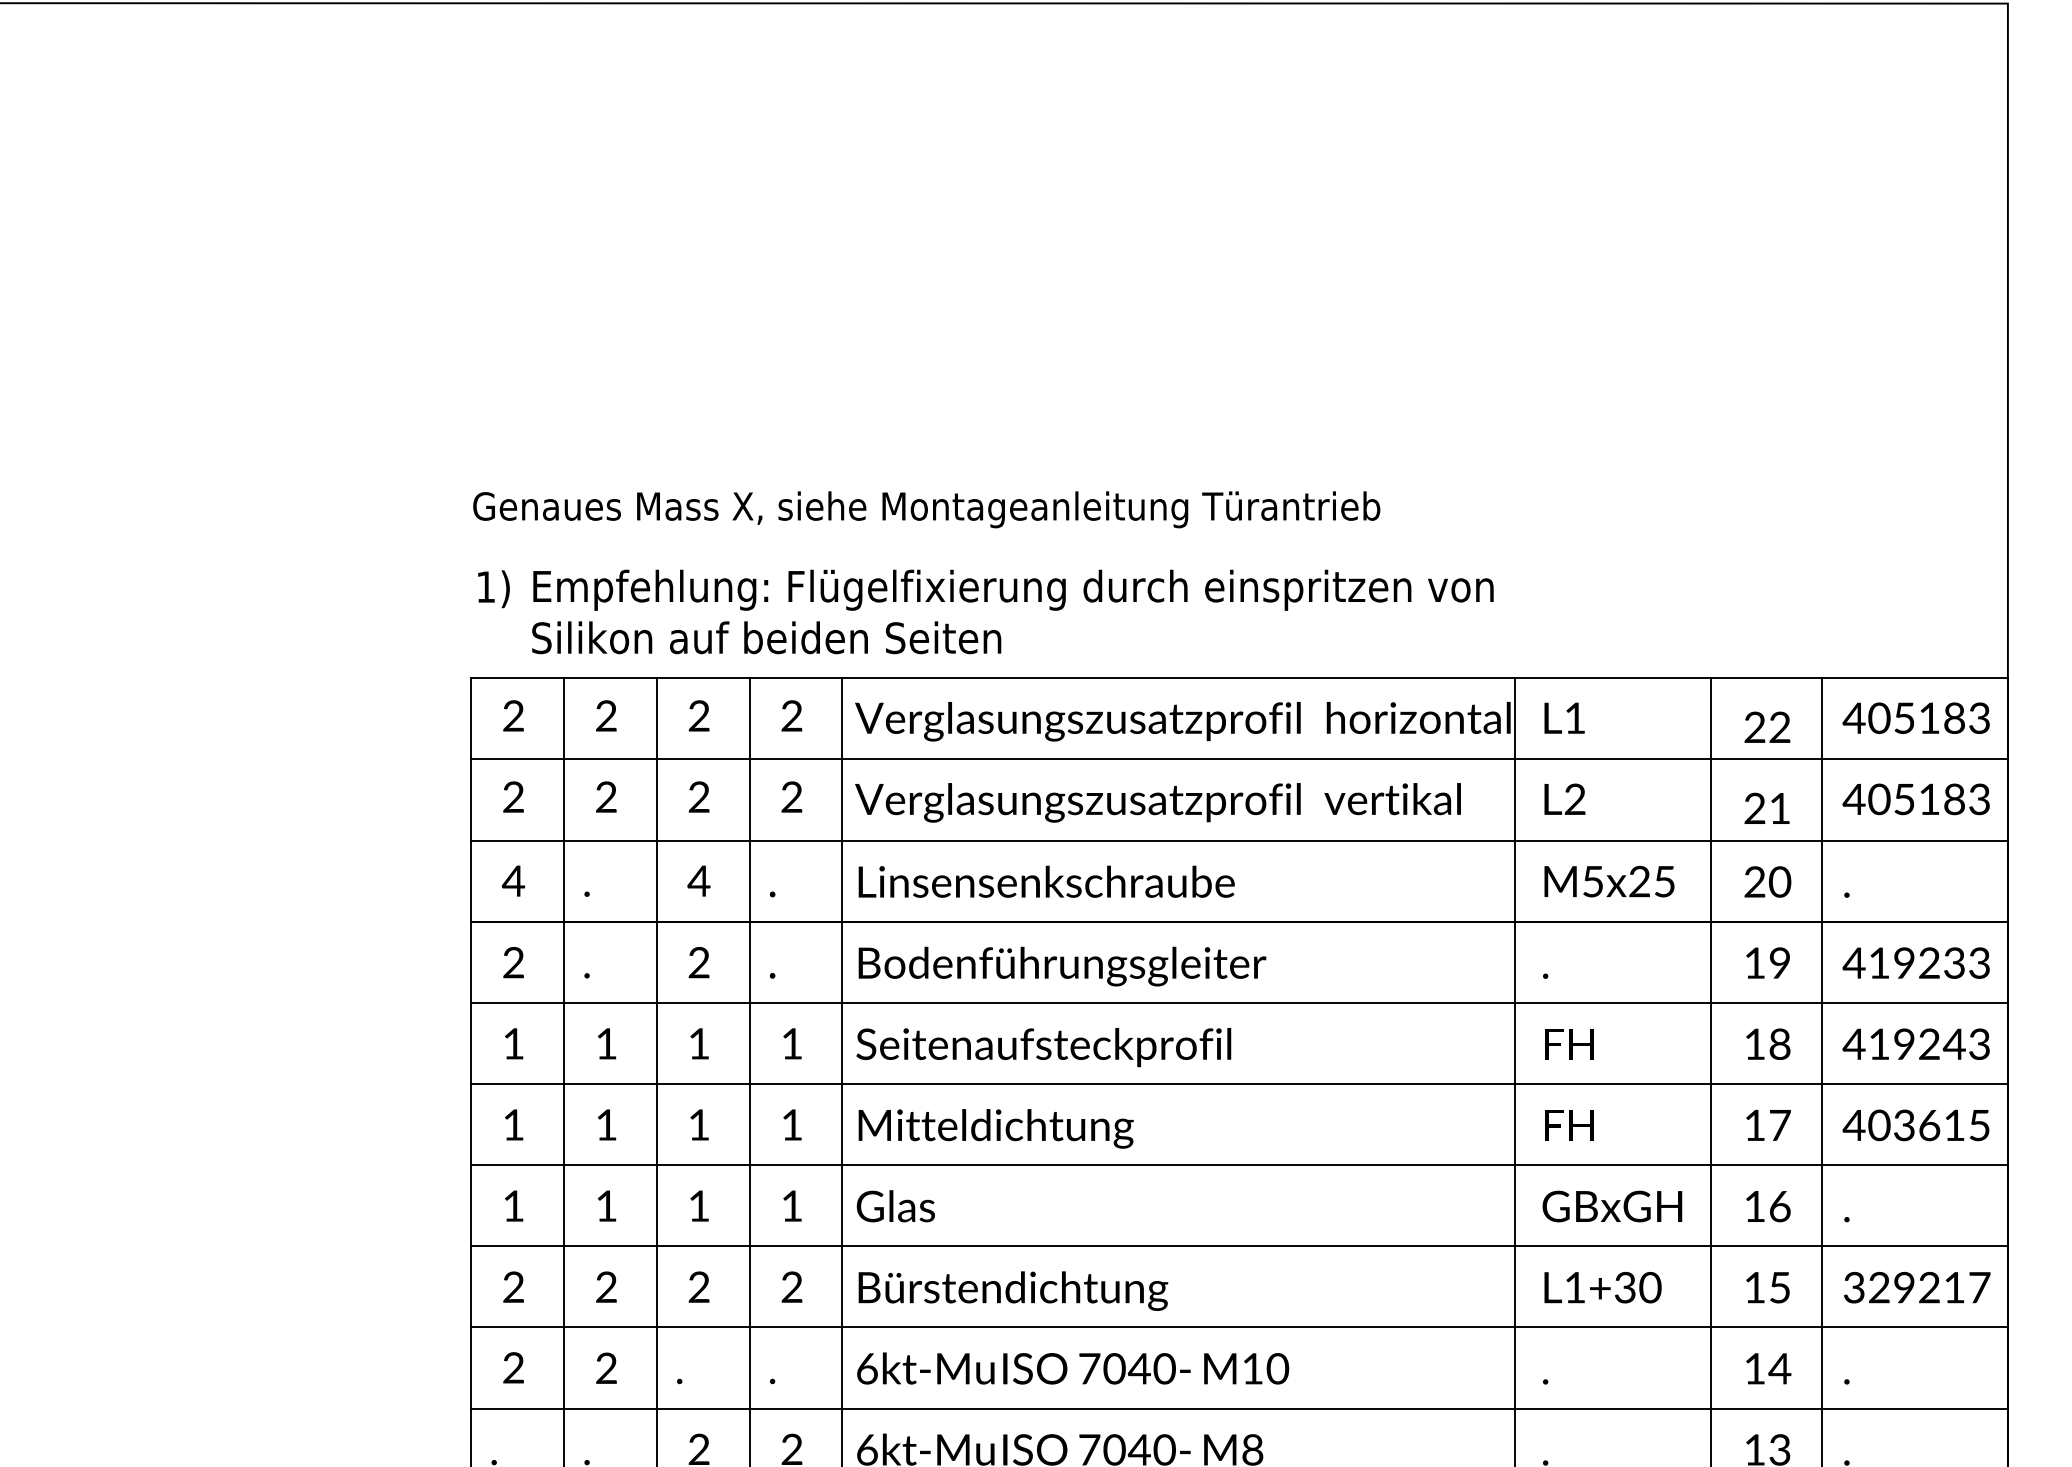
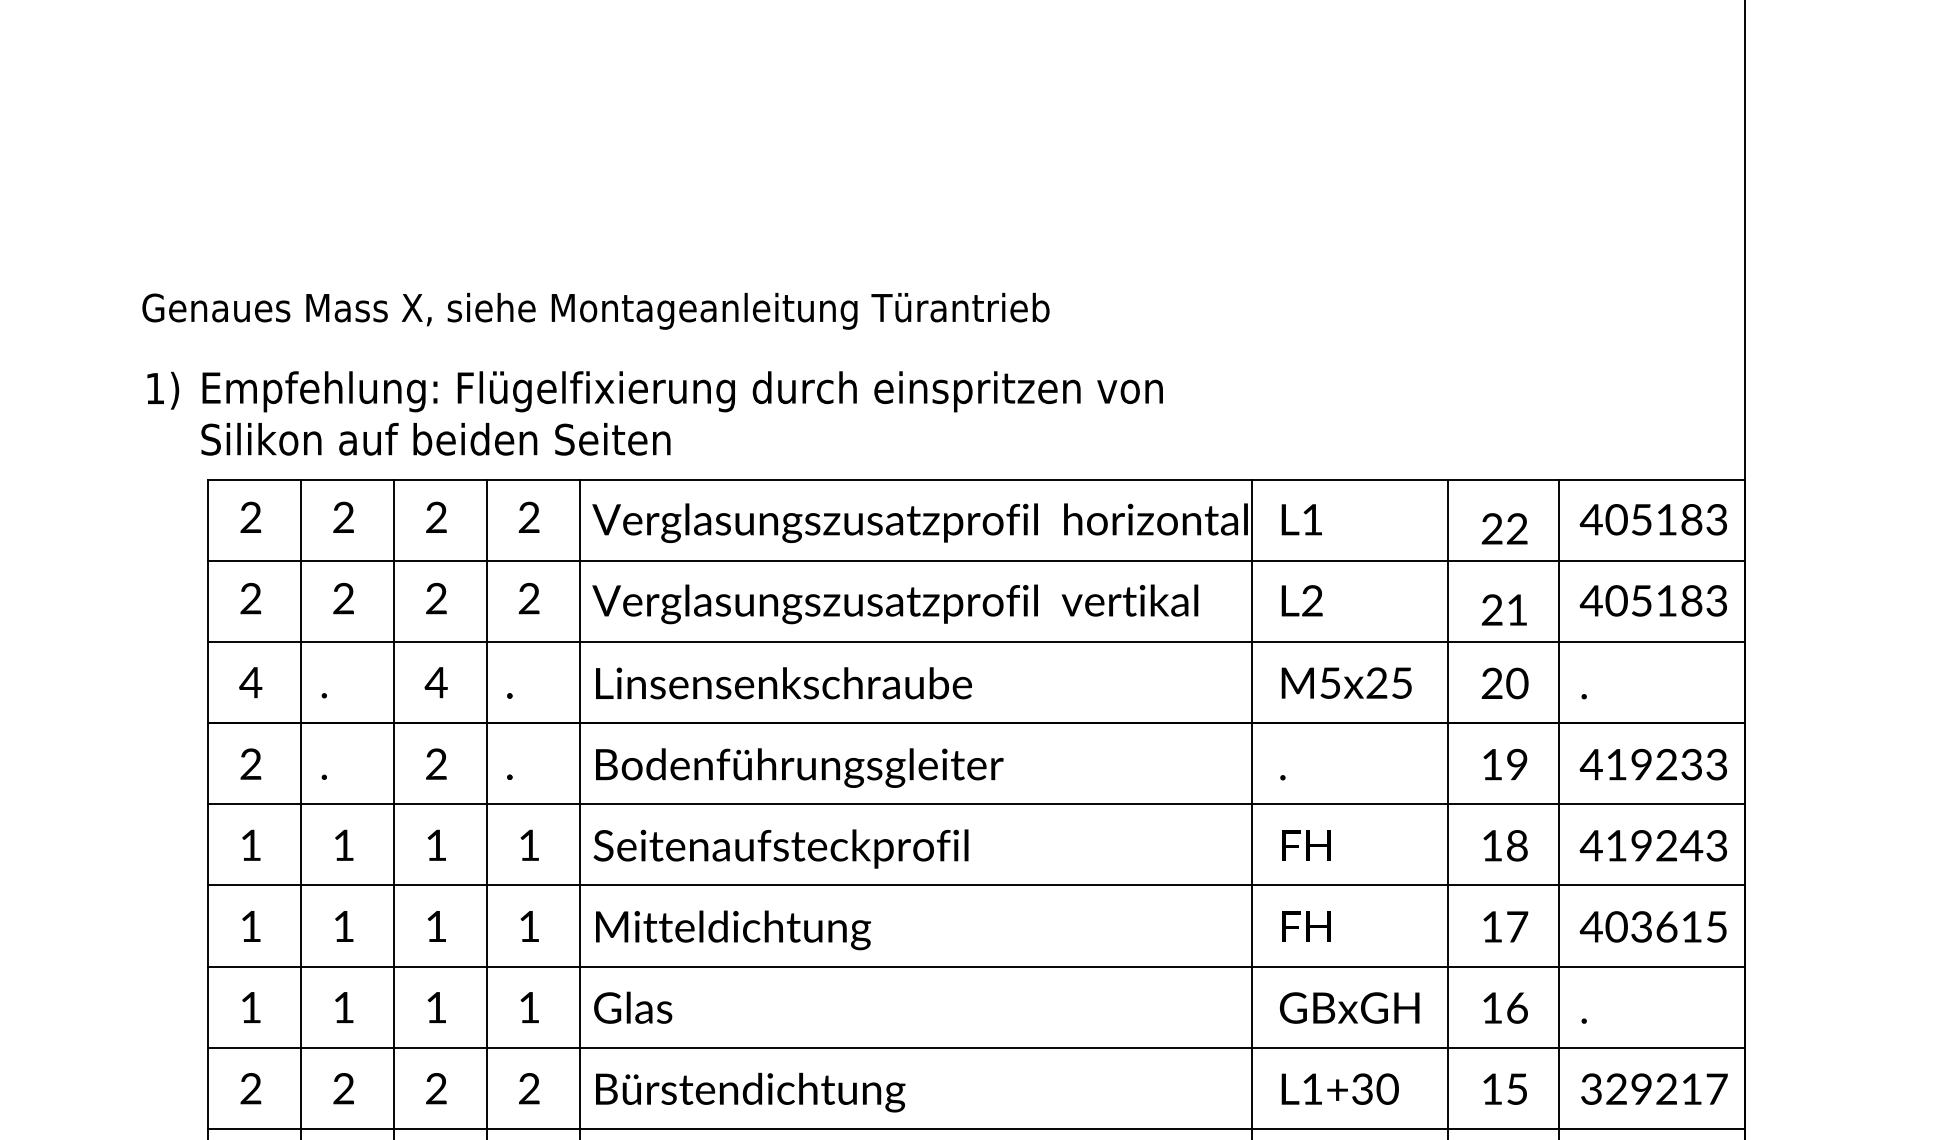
text: (983, 572) -> (652, 374), moved

